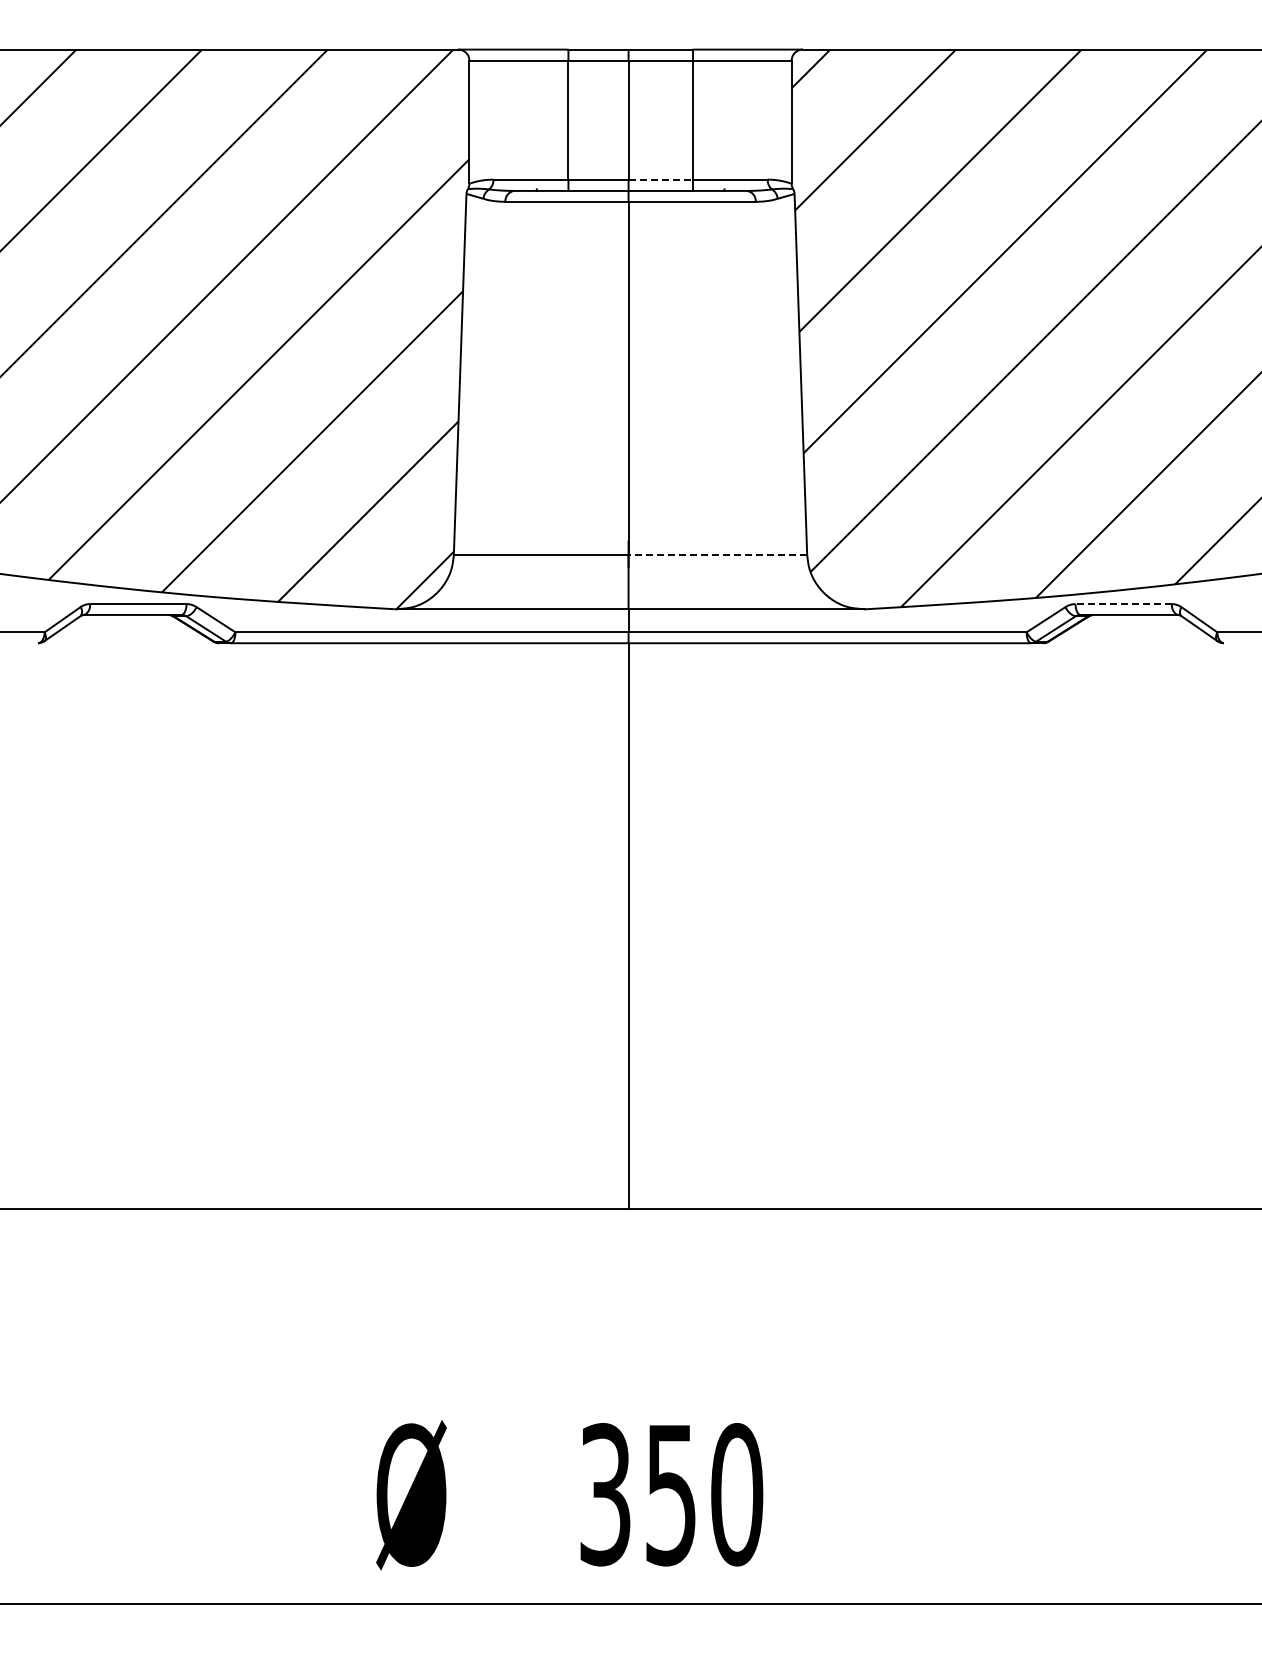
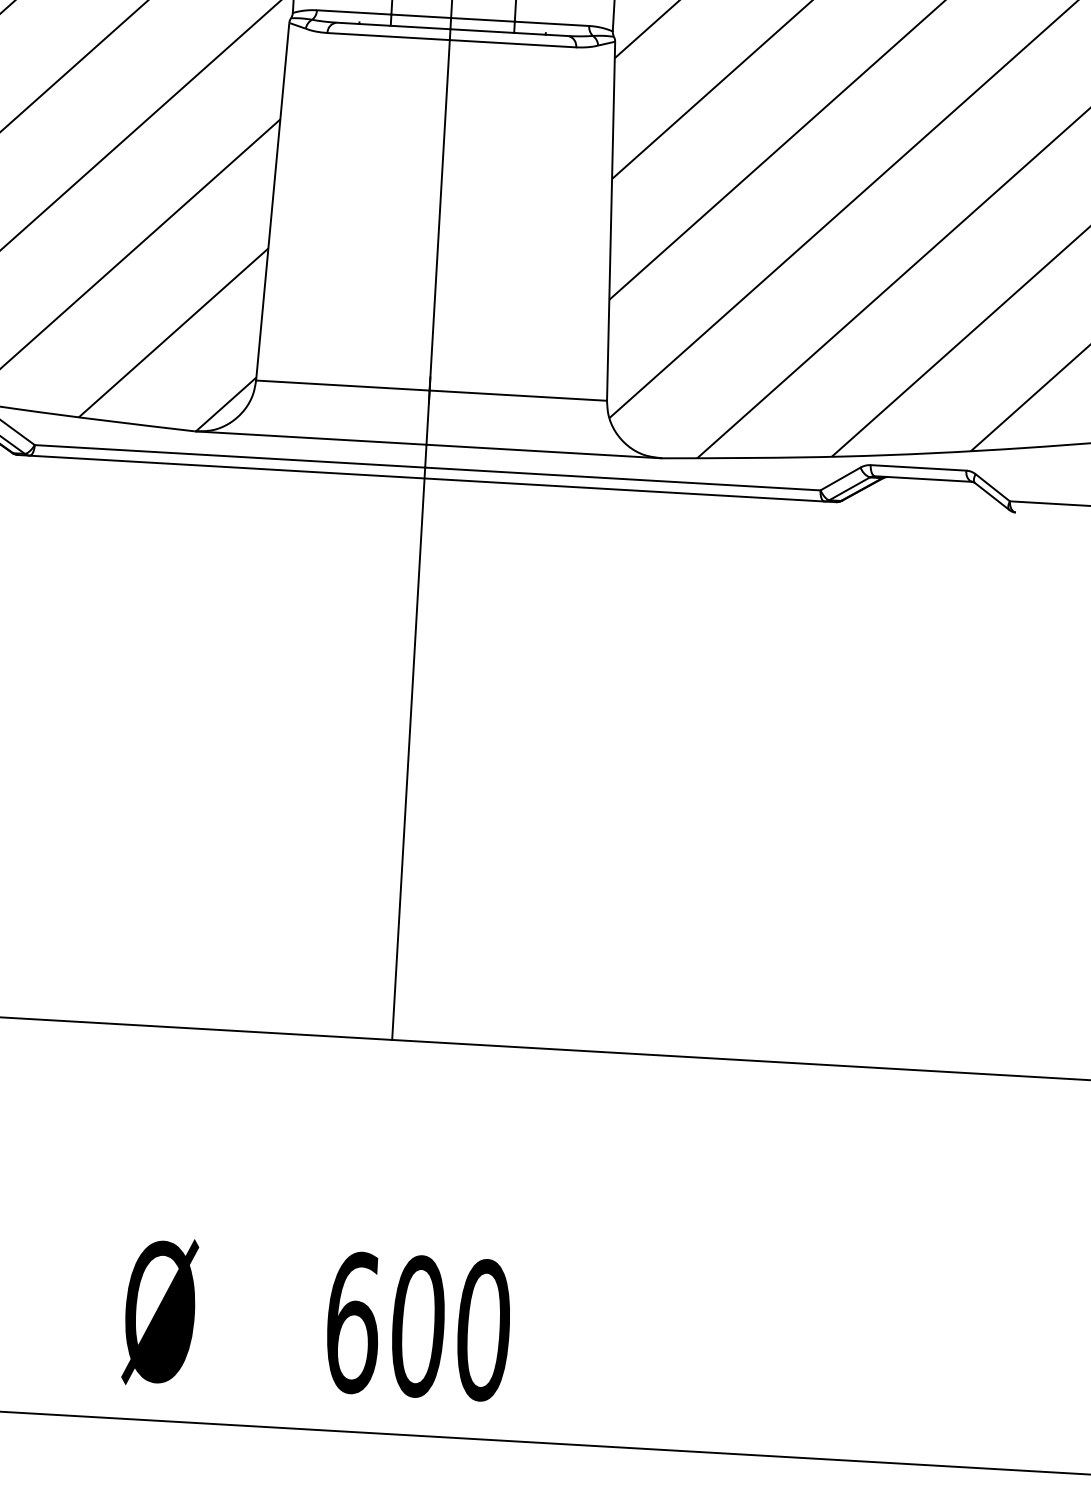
line: (661, 179) -> (483, 19), dashed -> solid
line: (717, 554) -> (517, 395), dashed -> solid
line: (1123, 604) -> (918, 468), dashed -> solid
text: (638, 1494) -> (385, 1324), 350 -> 600

